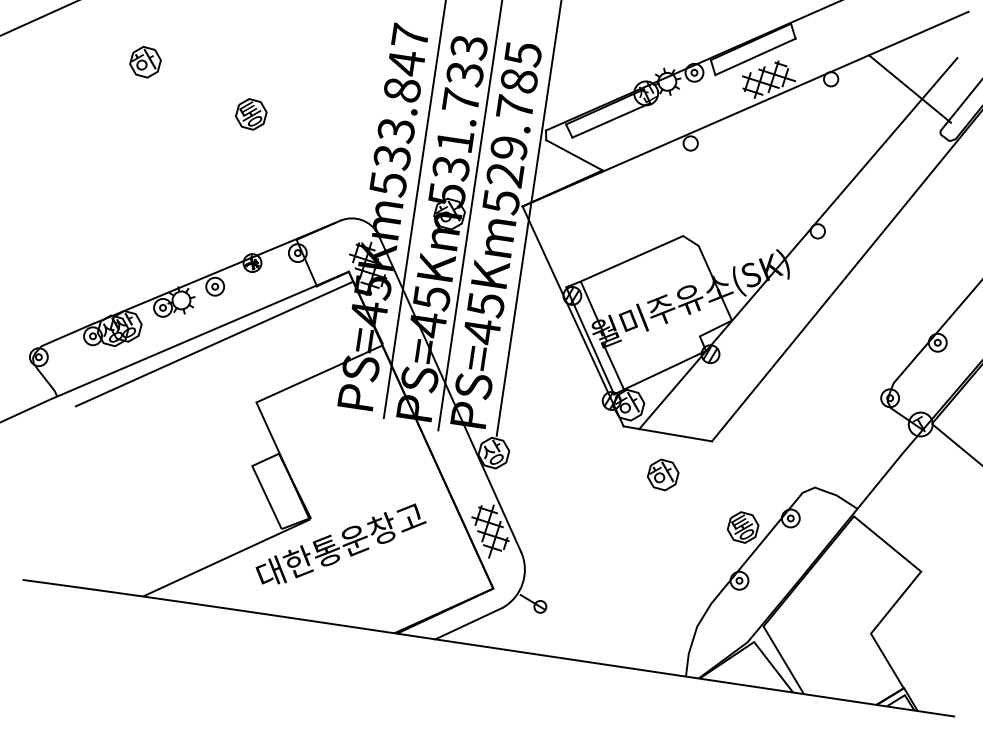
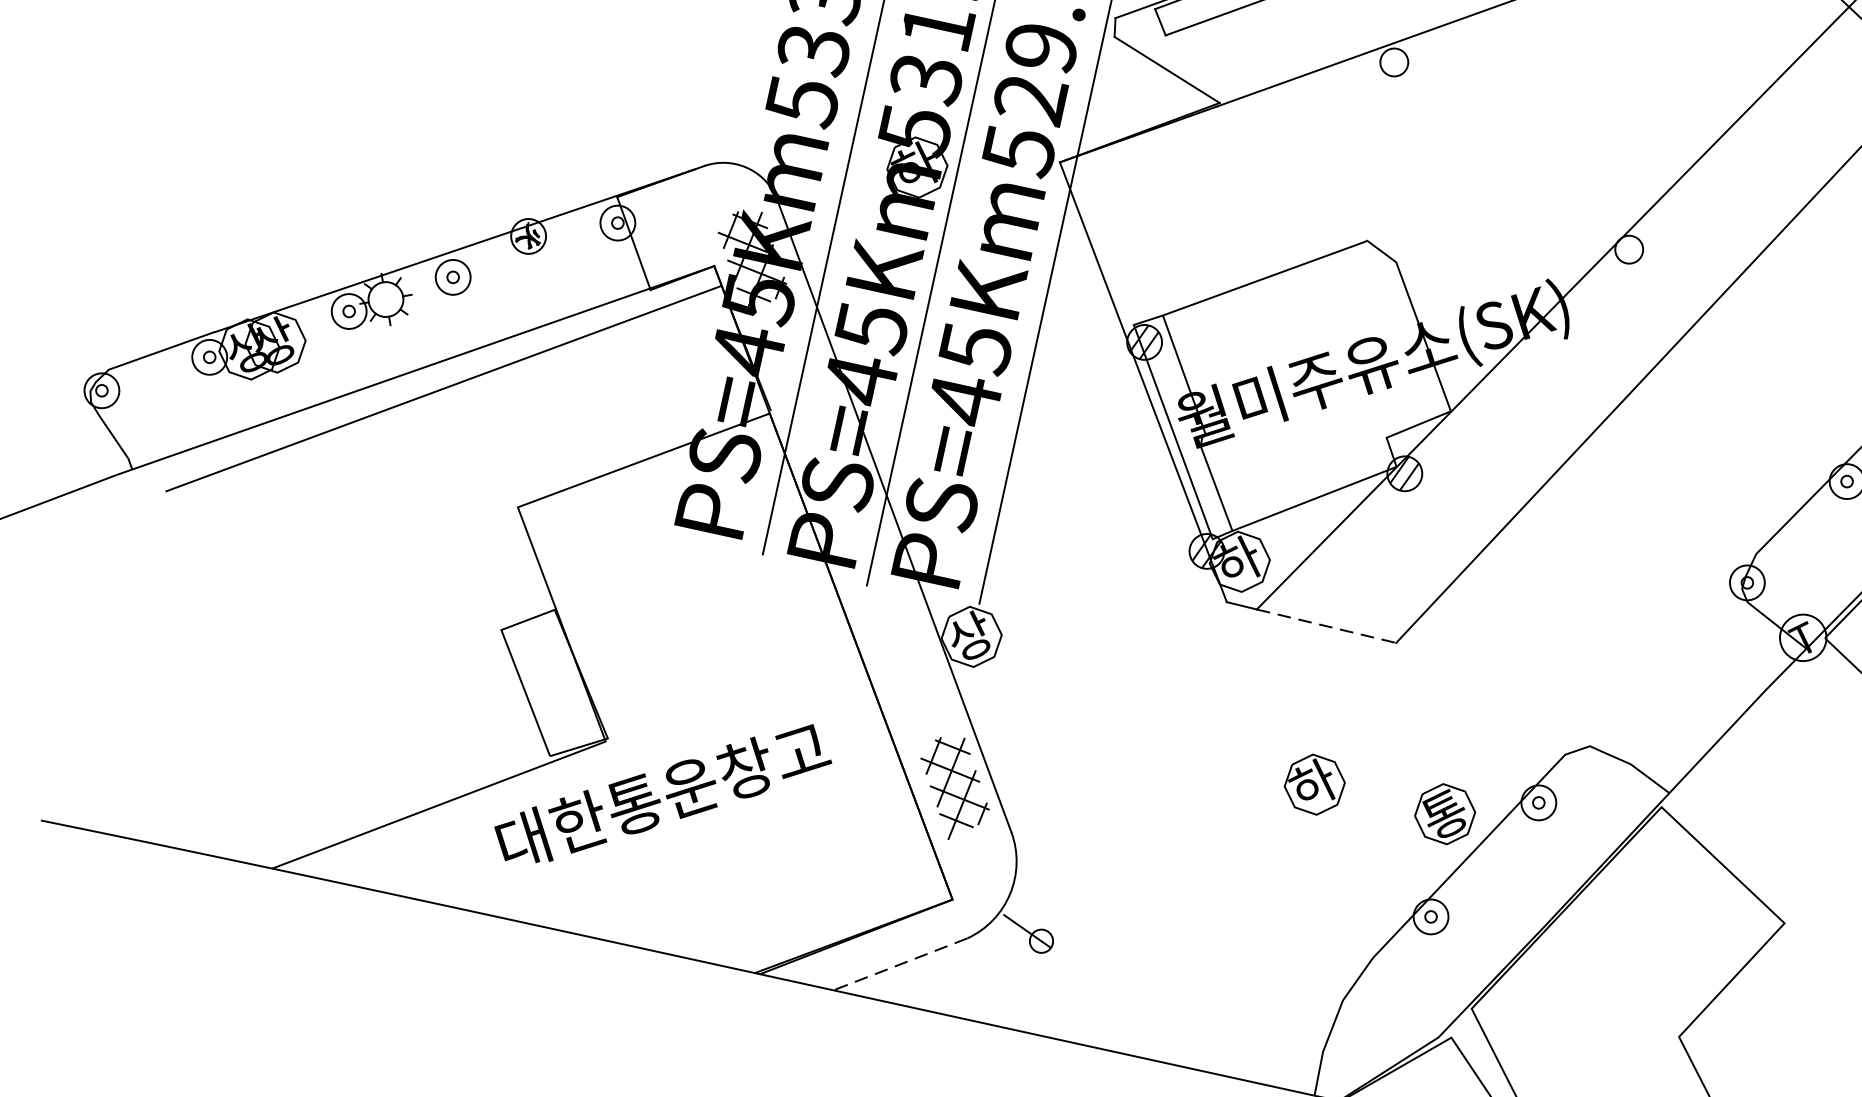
line: (675, 435) -> (1326, 626), solid -> dashed
part: (663, 474) -> (1315, 783), moved
line: (468, 623) -> (899, 963), solid -> dashed

